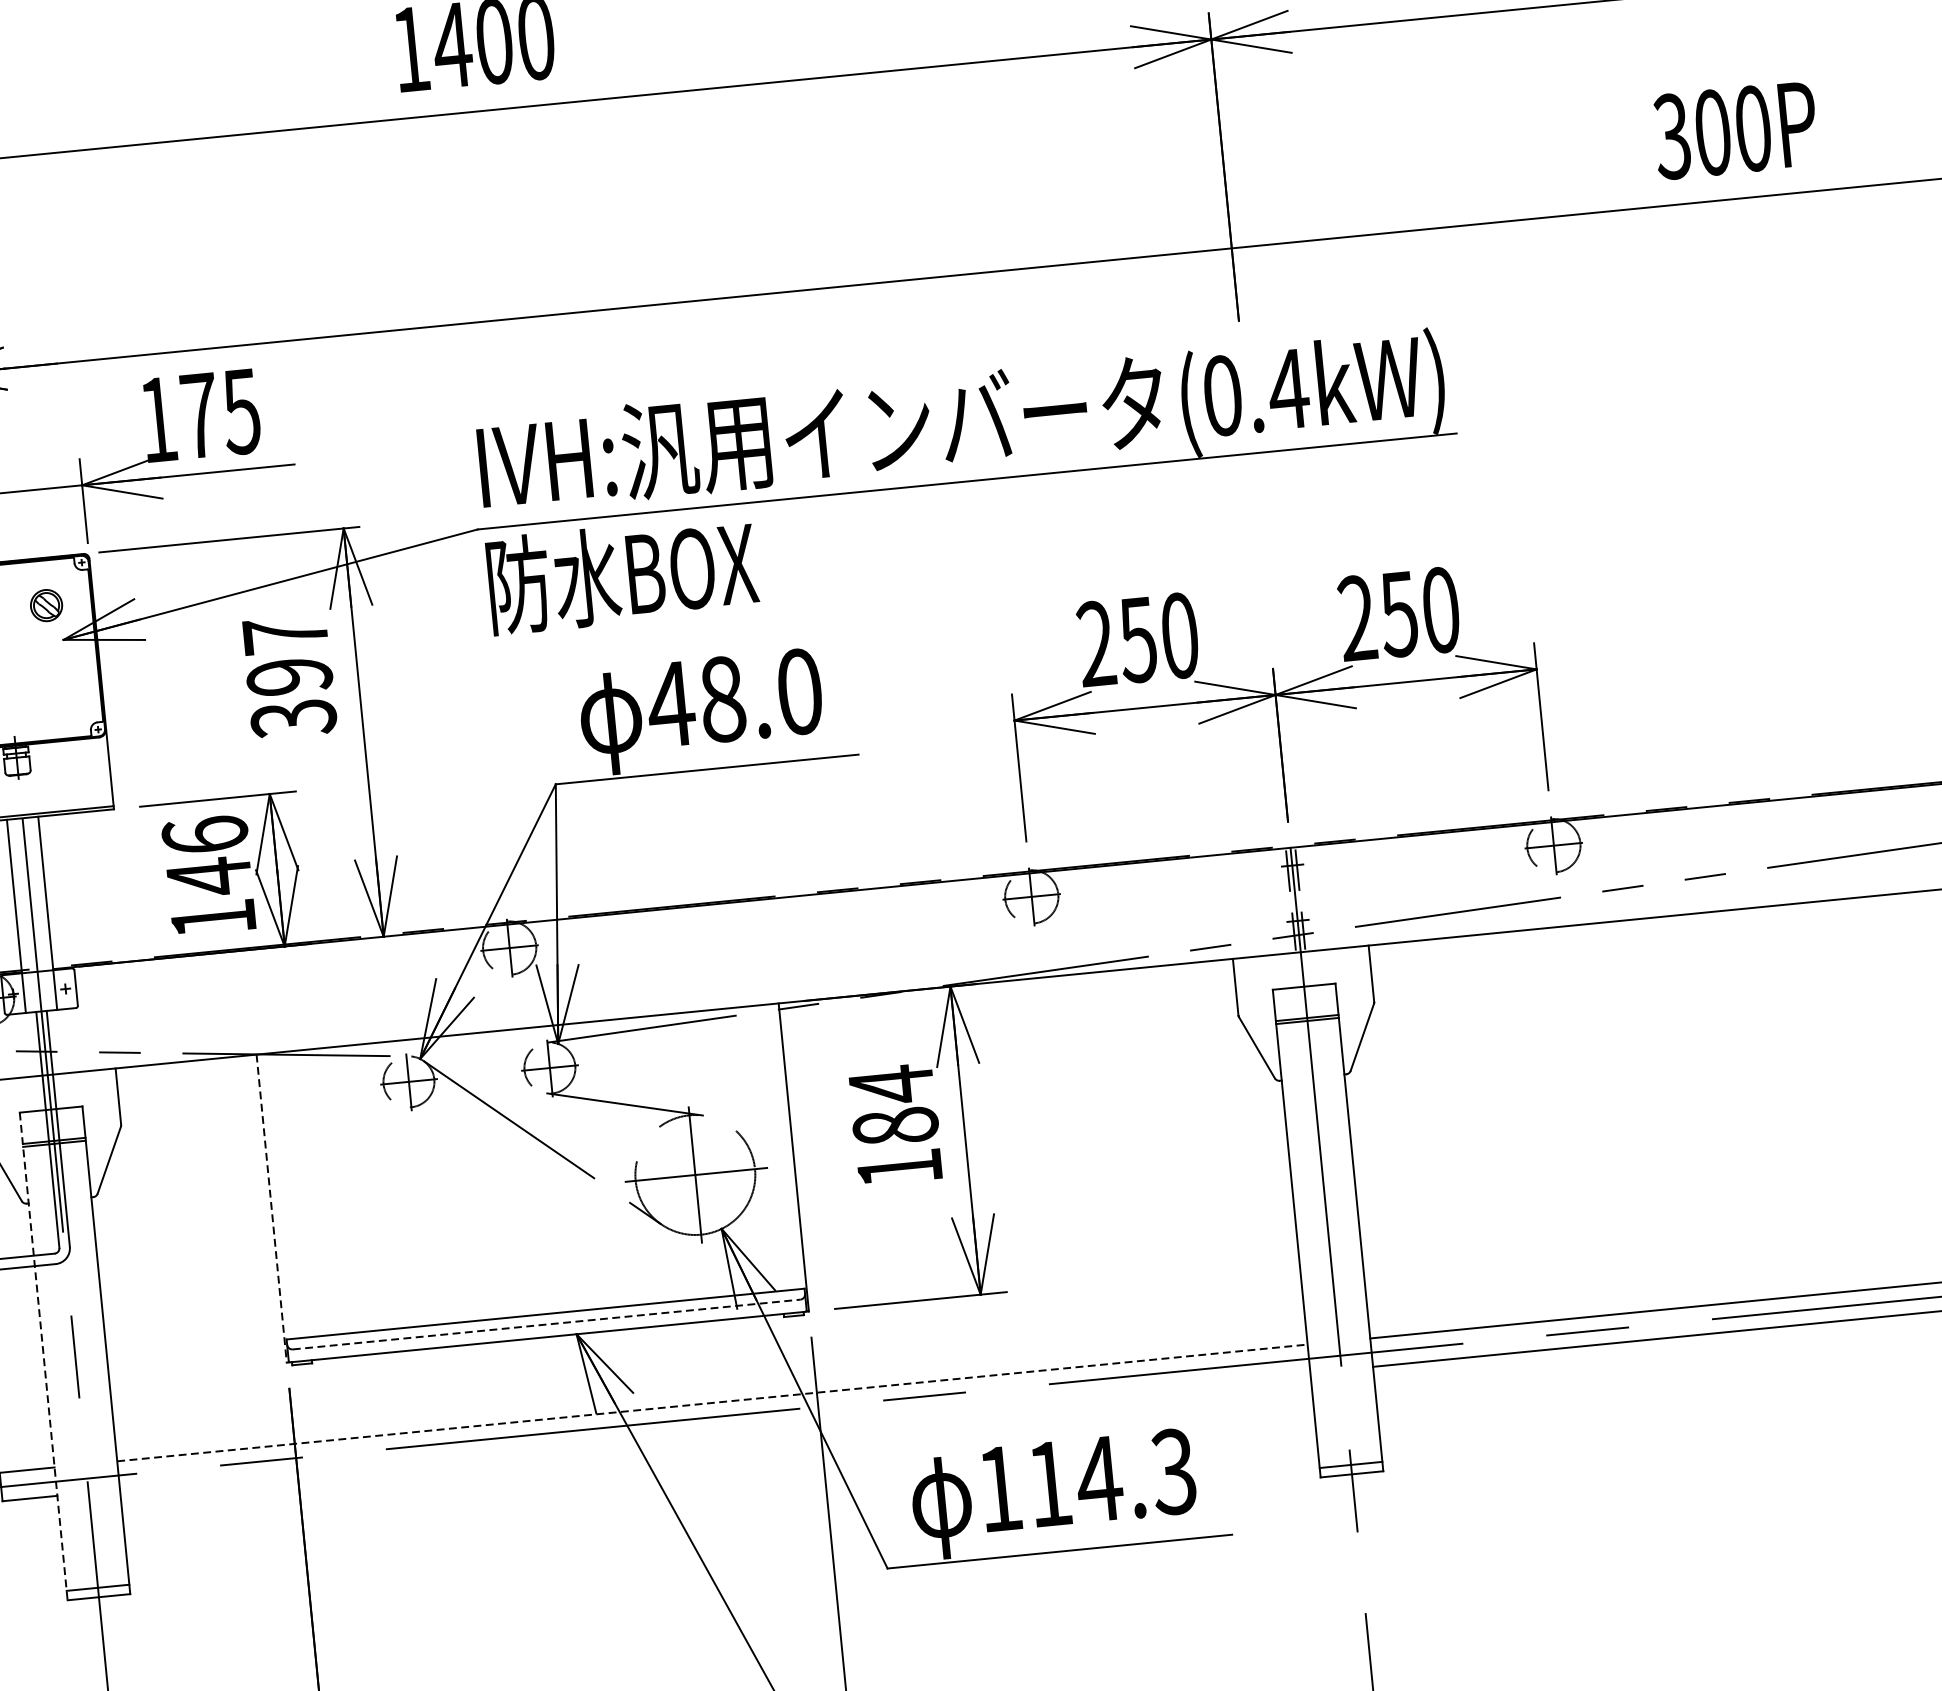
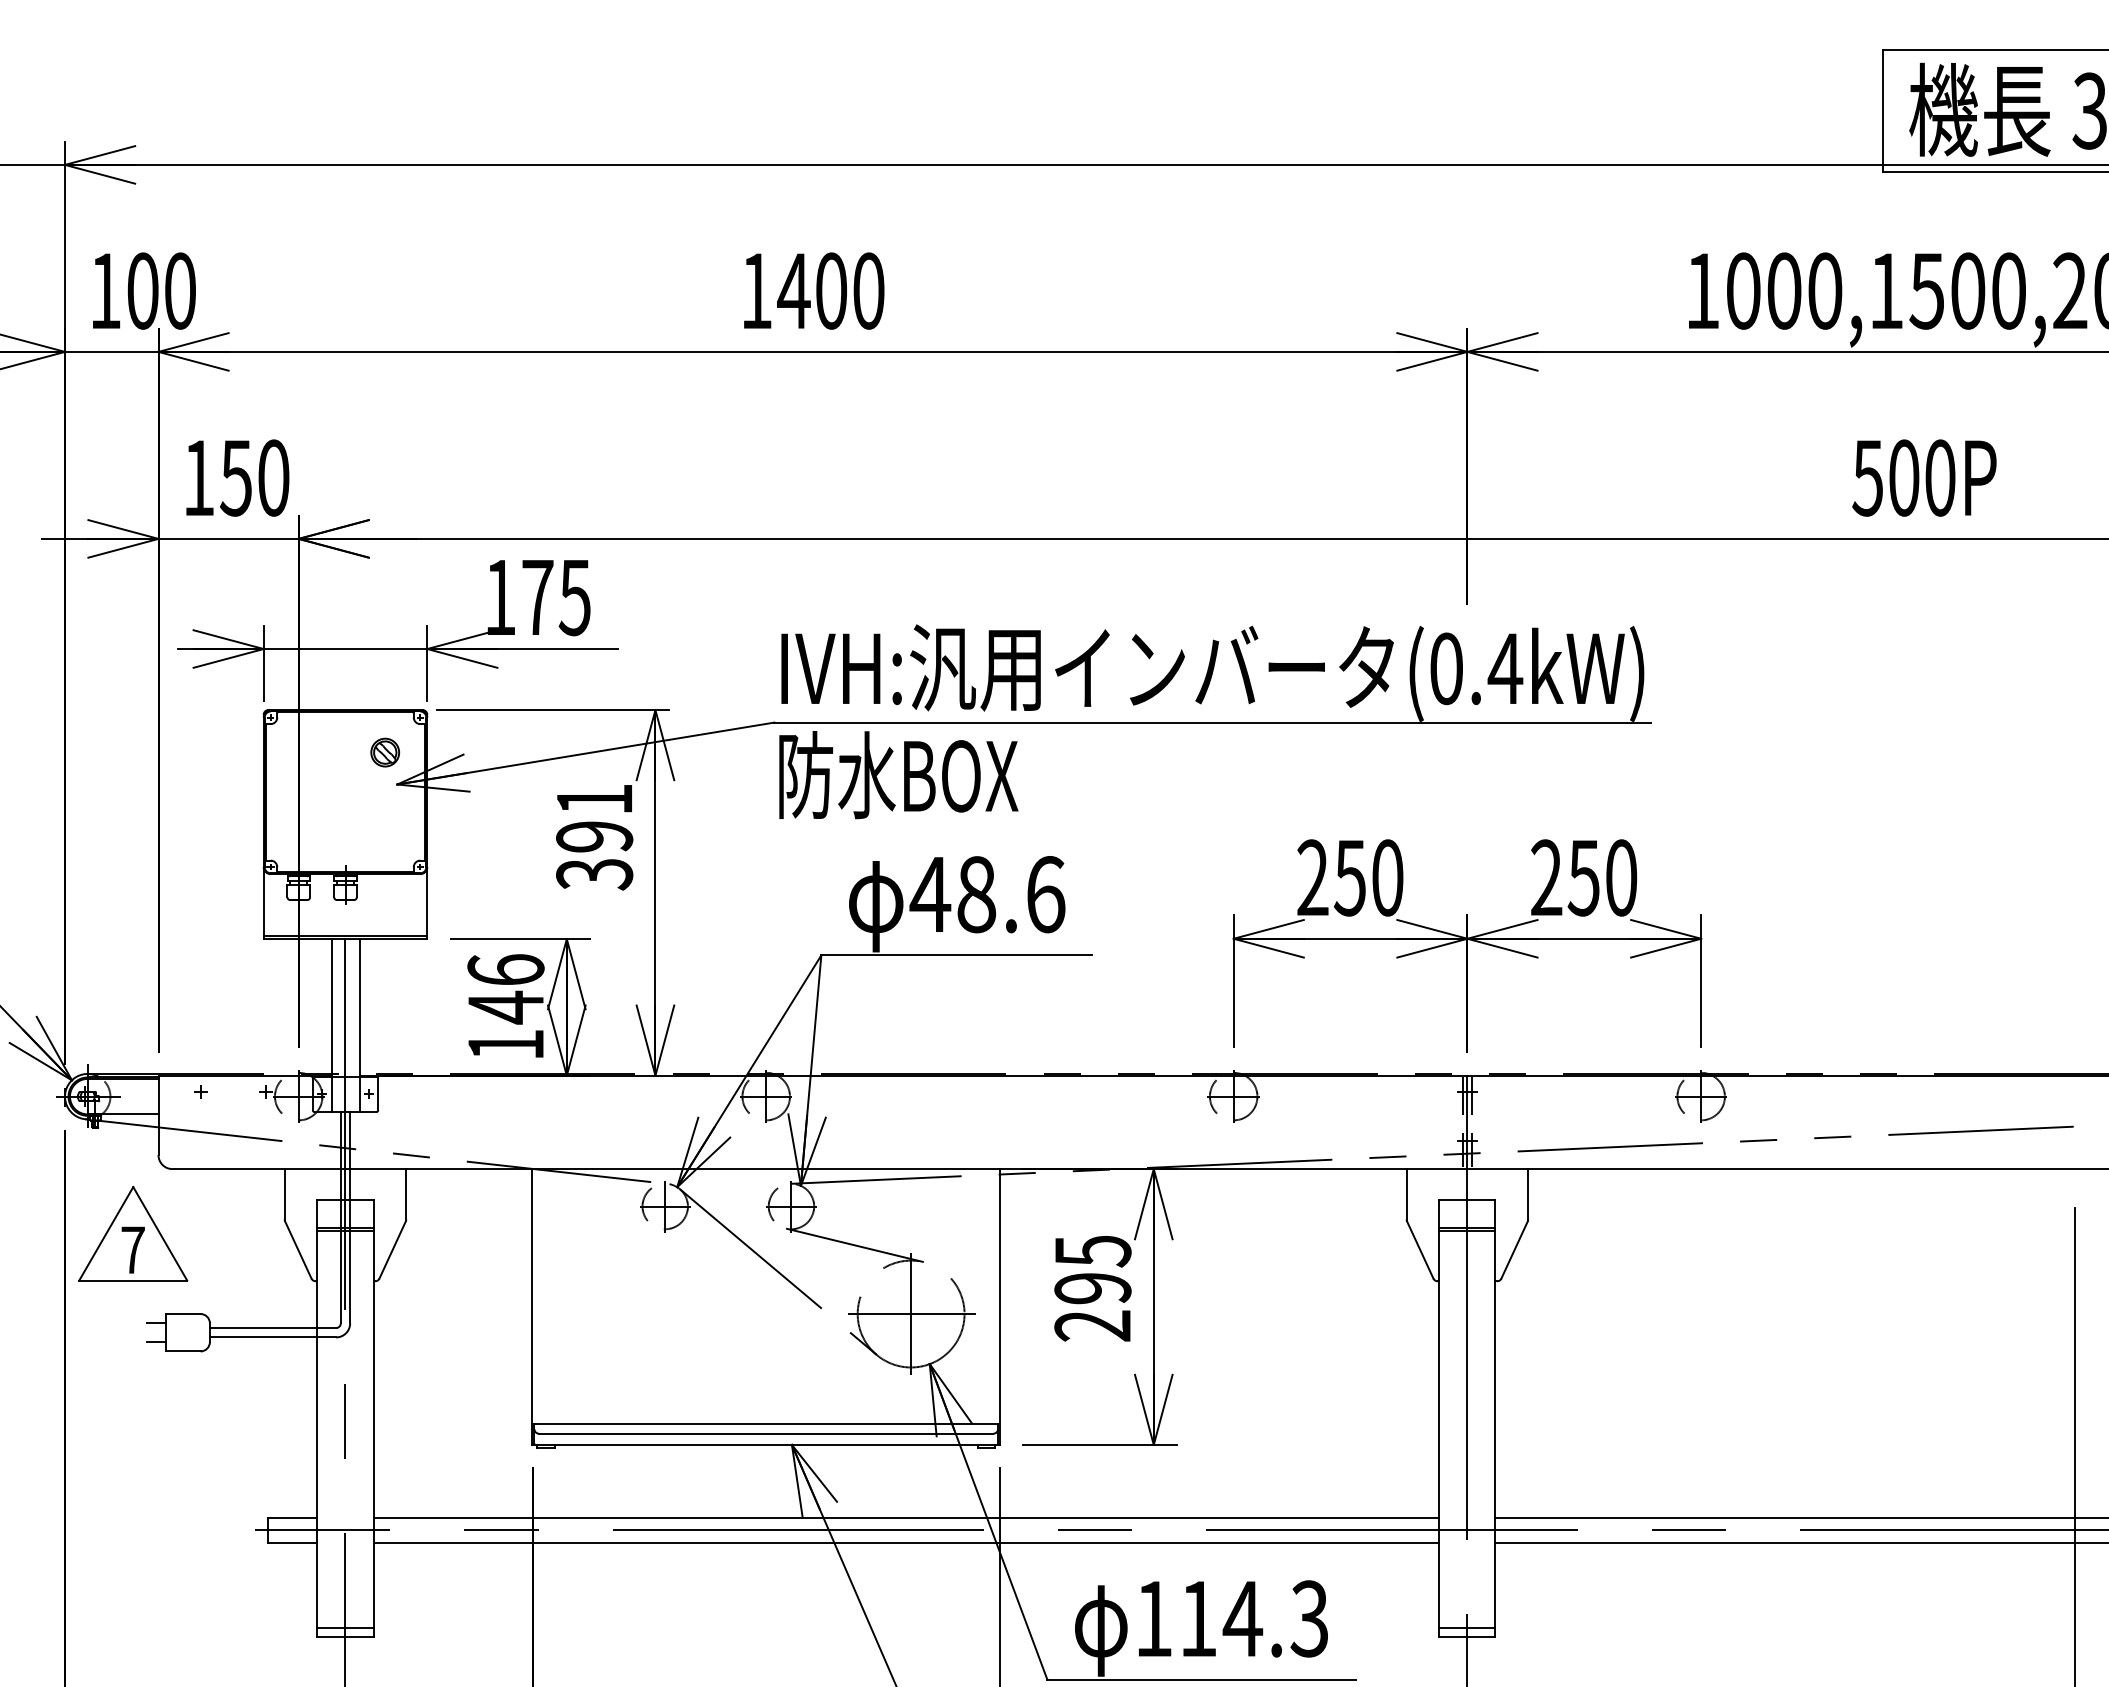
text: (1671, 136) -> (1867, 477), 300P -> 500P
text: (285, 633) -> (594, 798), 397 -> 391
text: (800, 691) -> (1046, 894), 48.0 -> 48.6
text: (895, 1125) -> (1092, 1287), 184 -> 295
line: (271, 1209) -> (532, 1307), dashed -> solid
line: (546, 1324) -> (766, 1433), dashed -> solid
line: (43, 1356) -> (317, 1418), dashed -> solid
line: (712, 1402) -> (906, 1517), dashed -> solid
line: (715, 1431) -> (906, 1543), added

